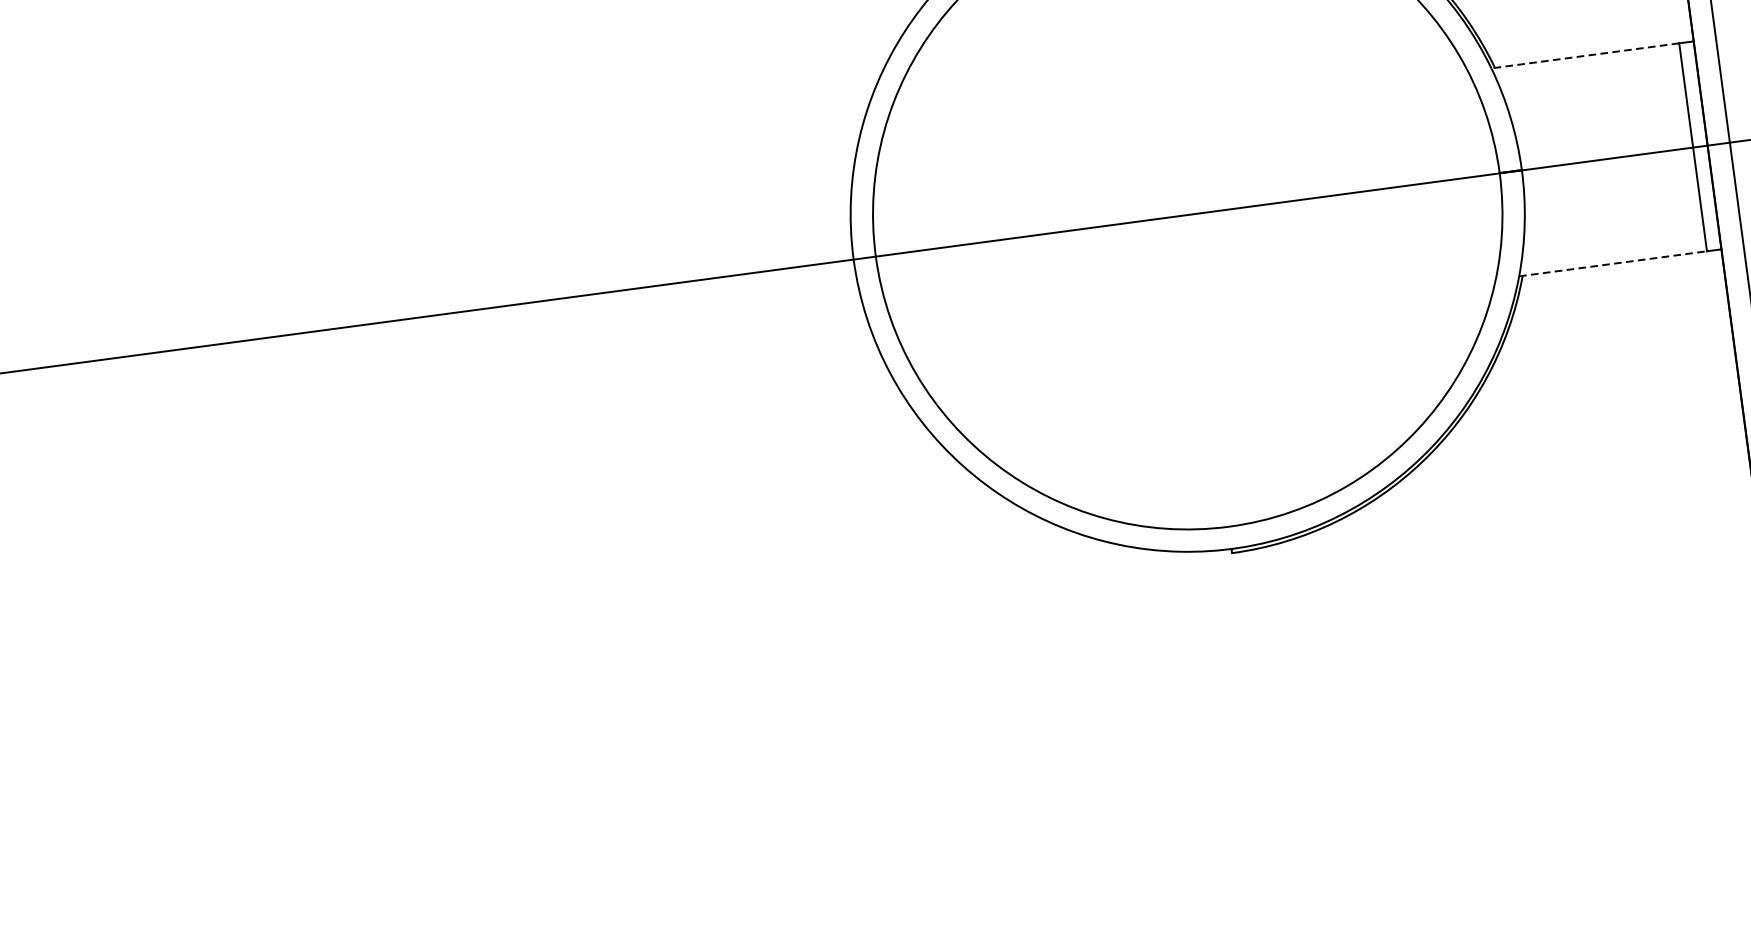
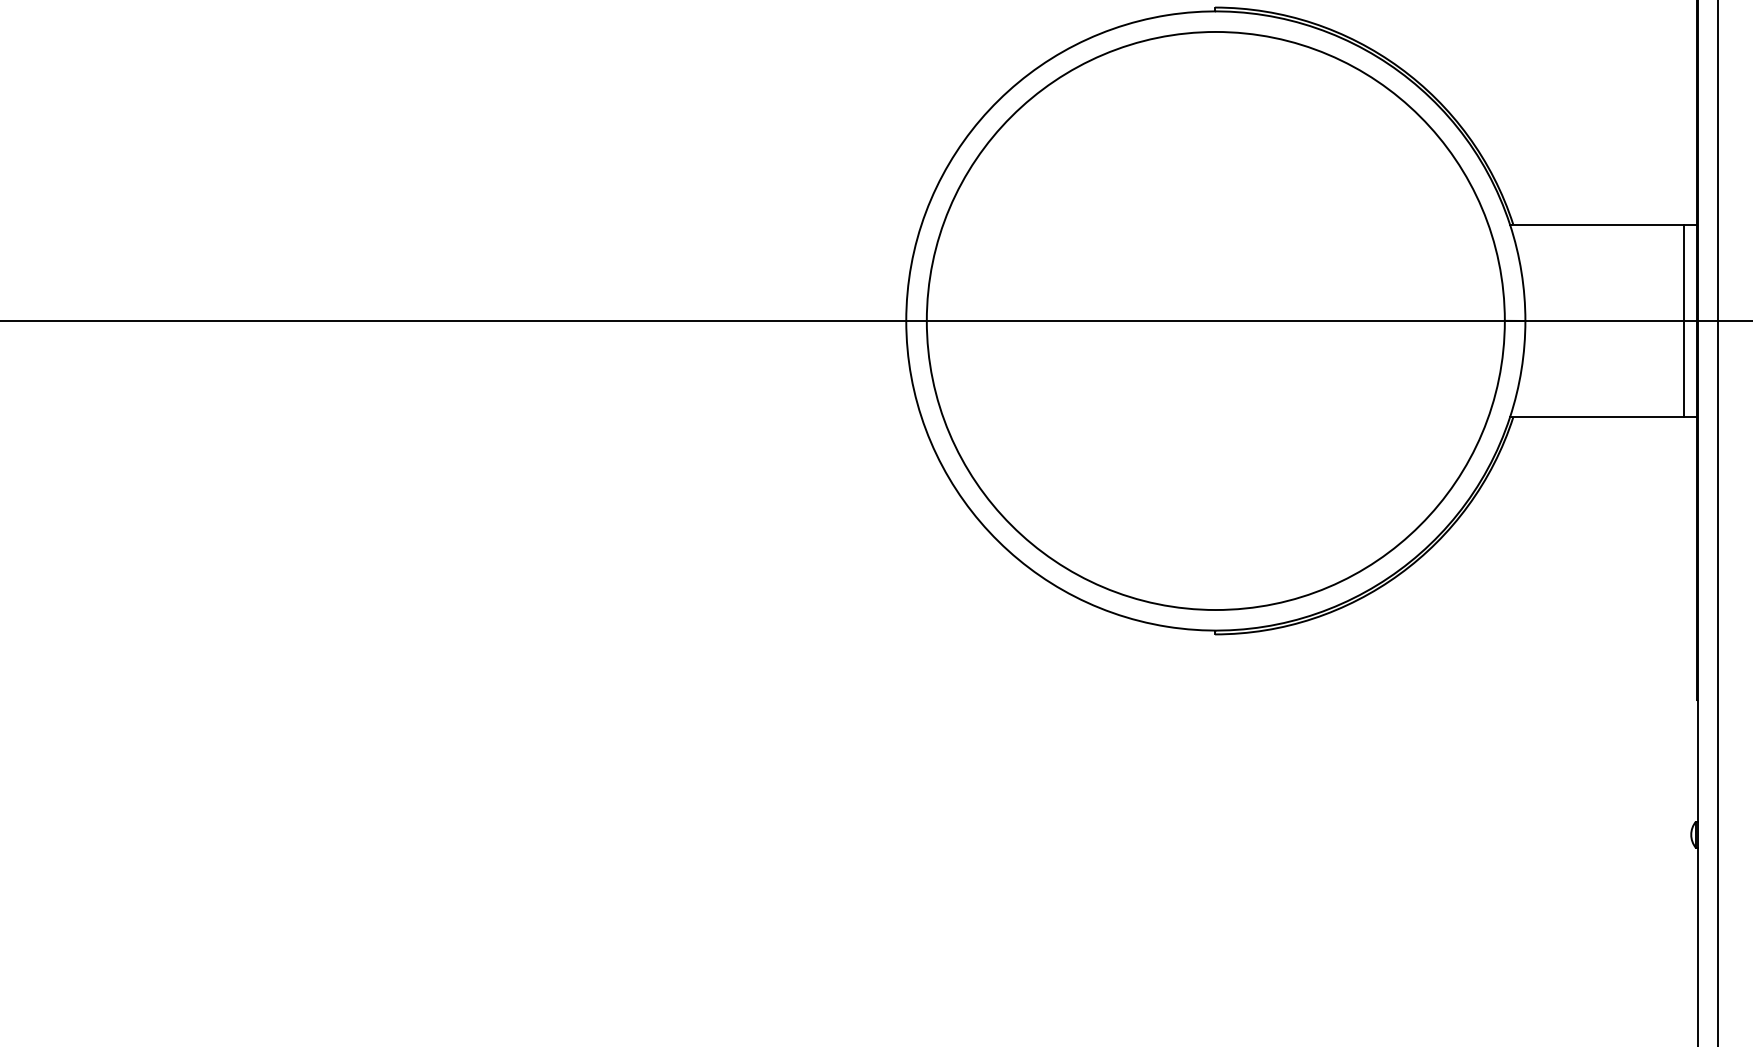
line: (1584, 55) -> (1596, 224), dashed -> solid
line: (1613, 263) -> (1597, 417), dashed -> solid

